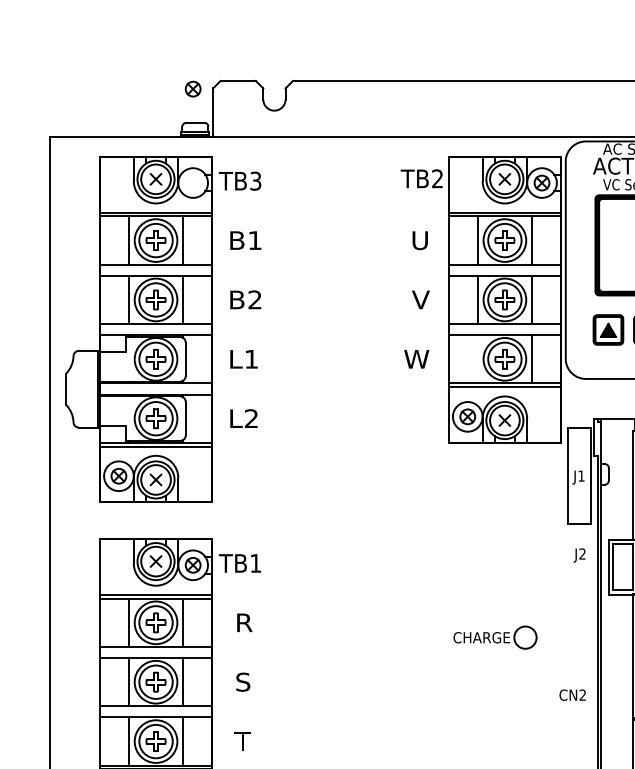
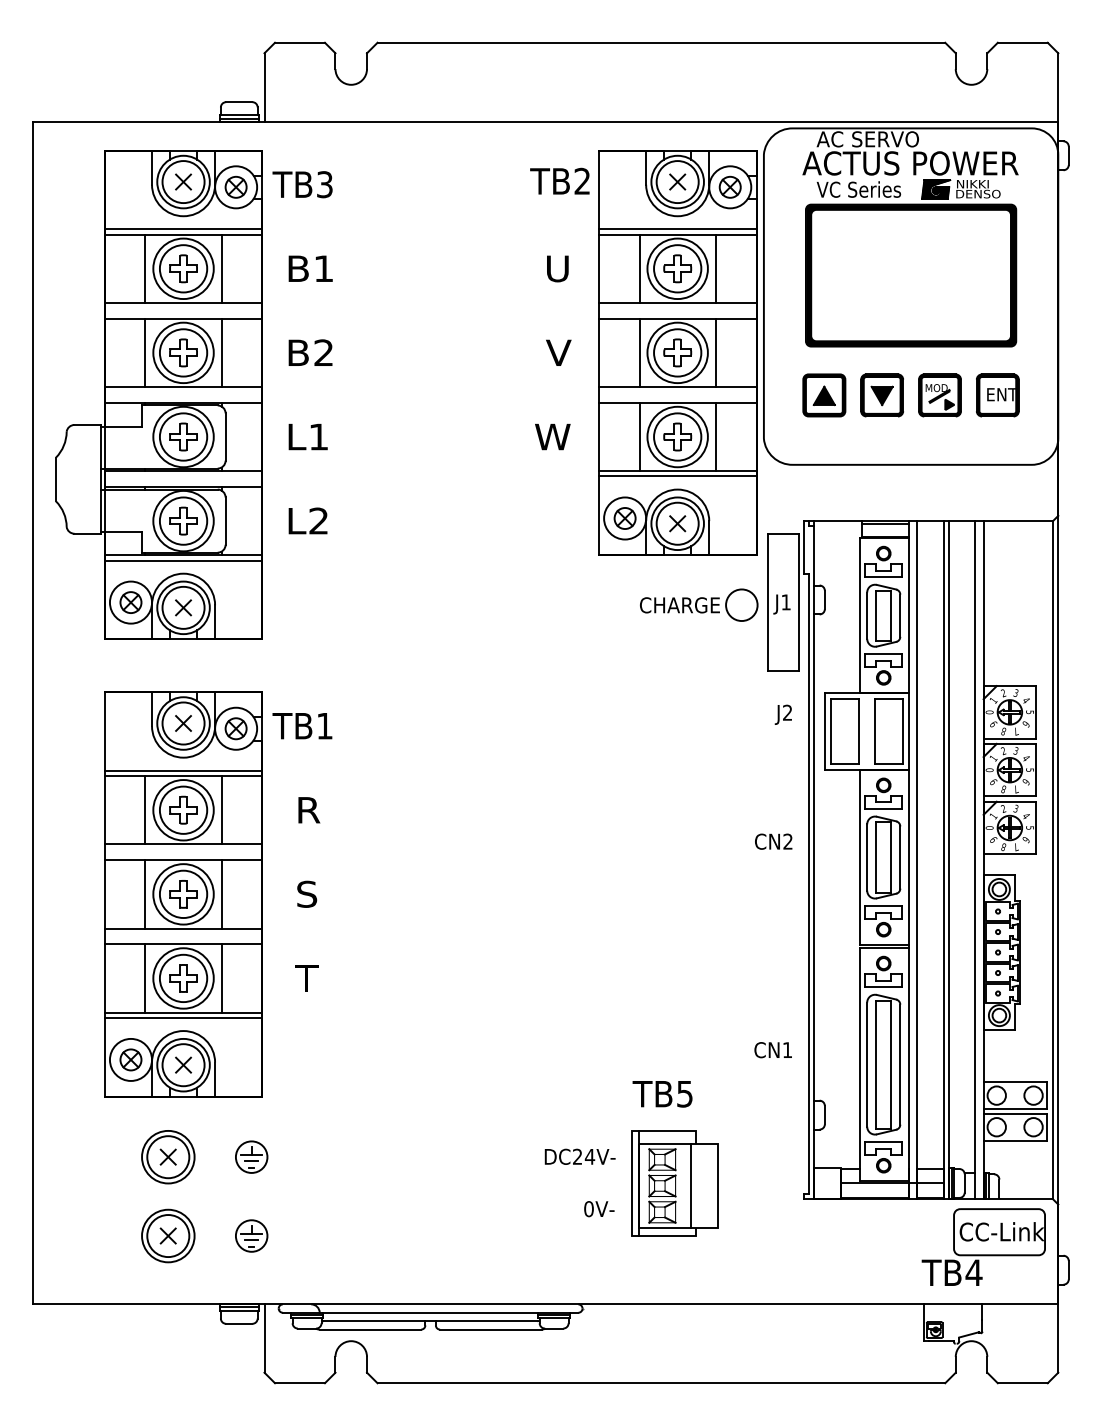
part: (192, 88) -> (235, 186), moved
line: (477, 358) -> (639, 436), added
part: (495, 637) -> (699, 604), moved
text: (572, 695) -> (773, 841), moved

